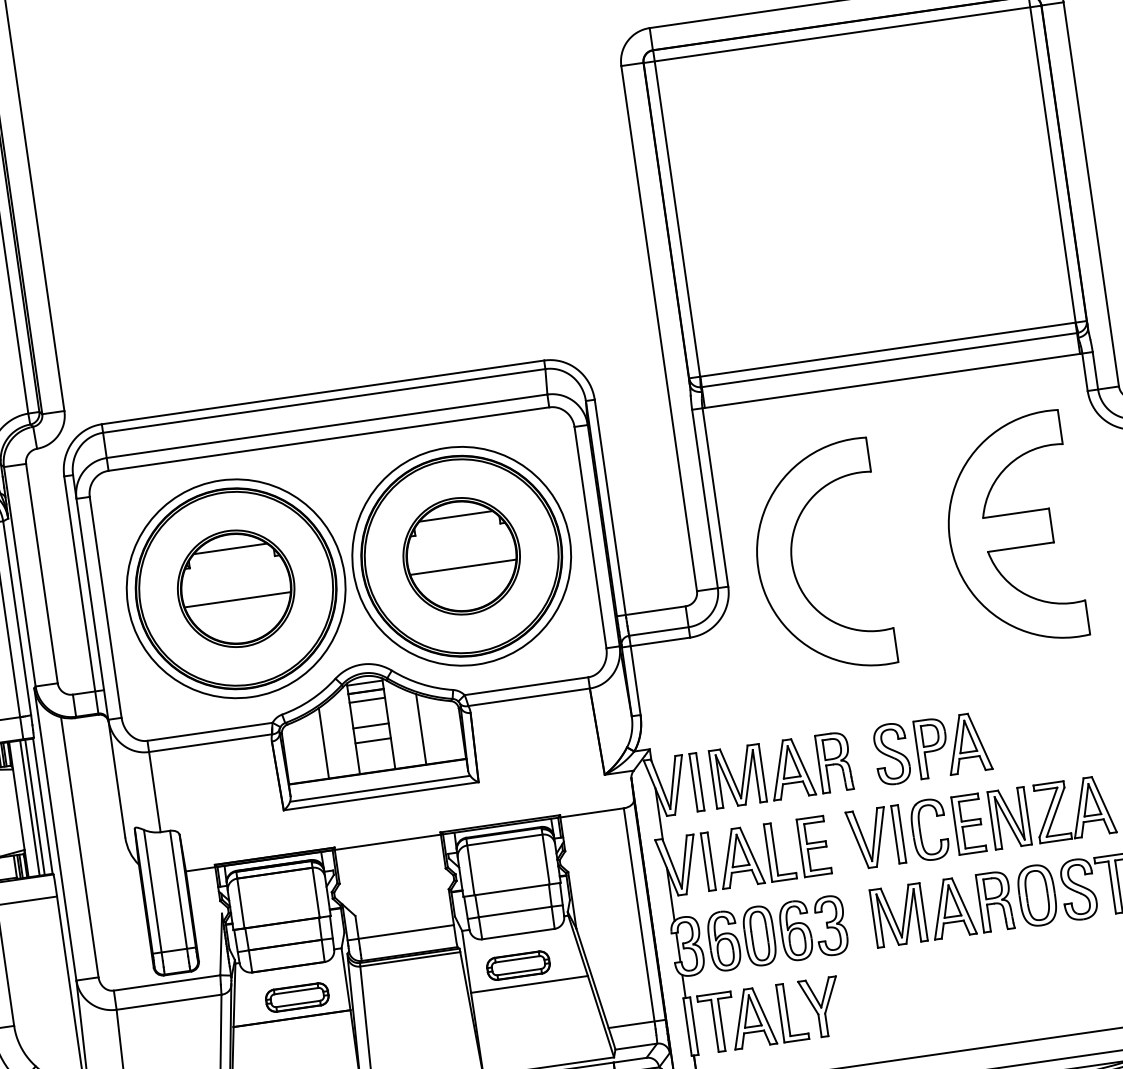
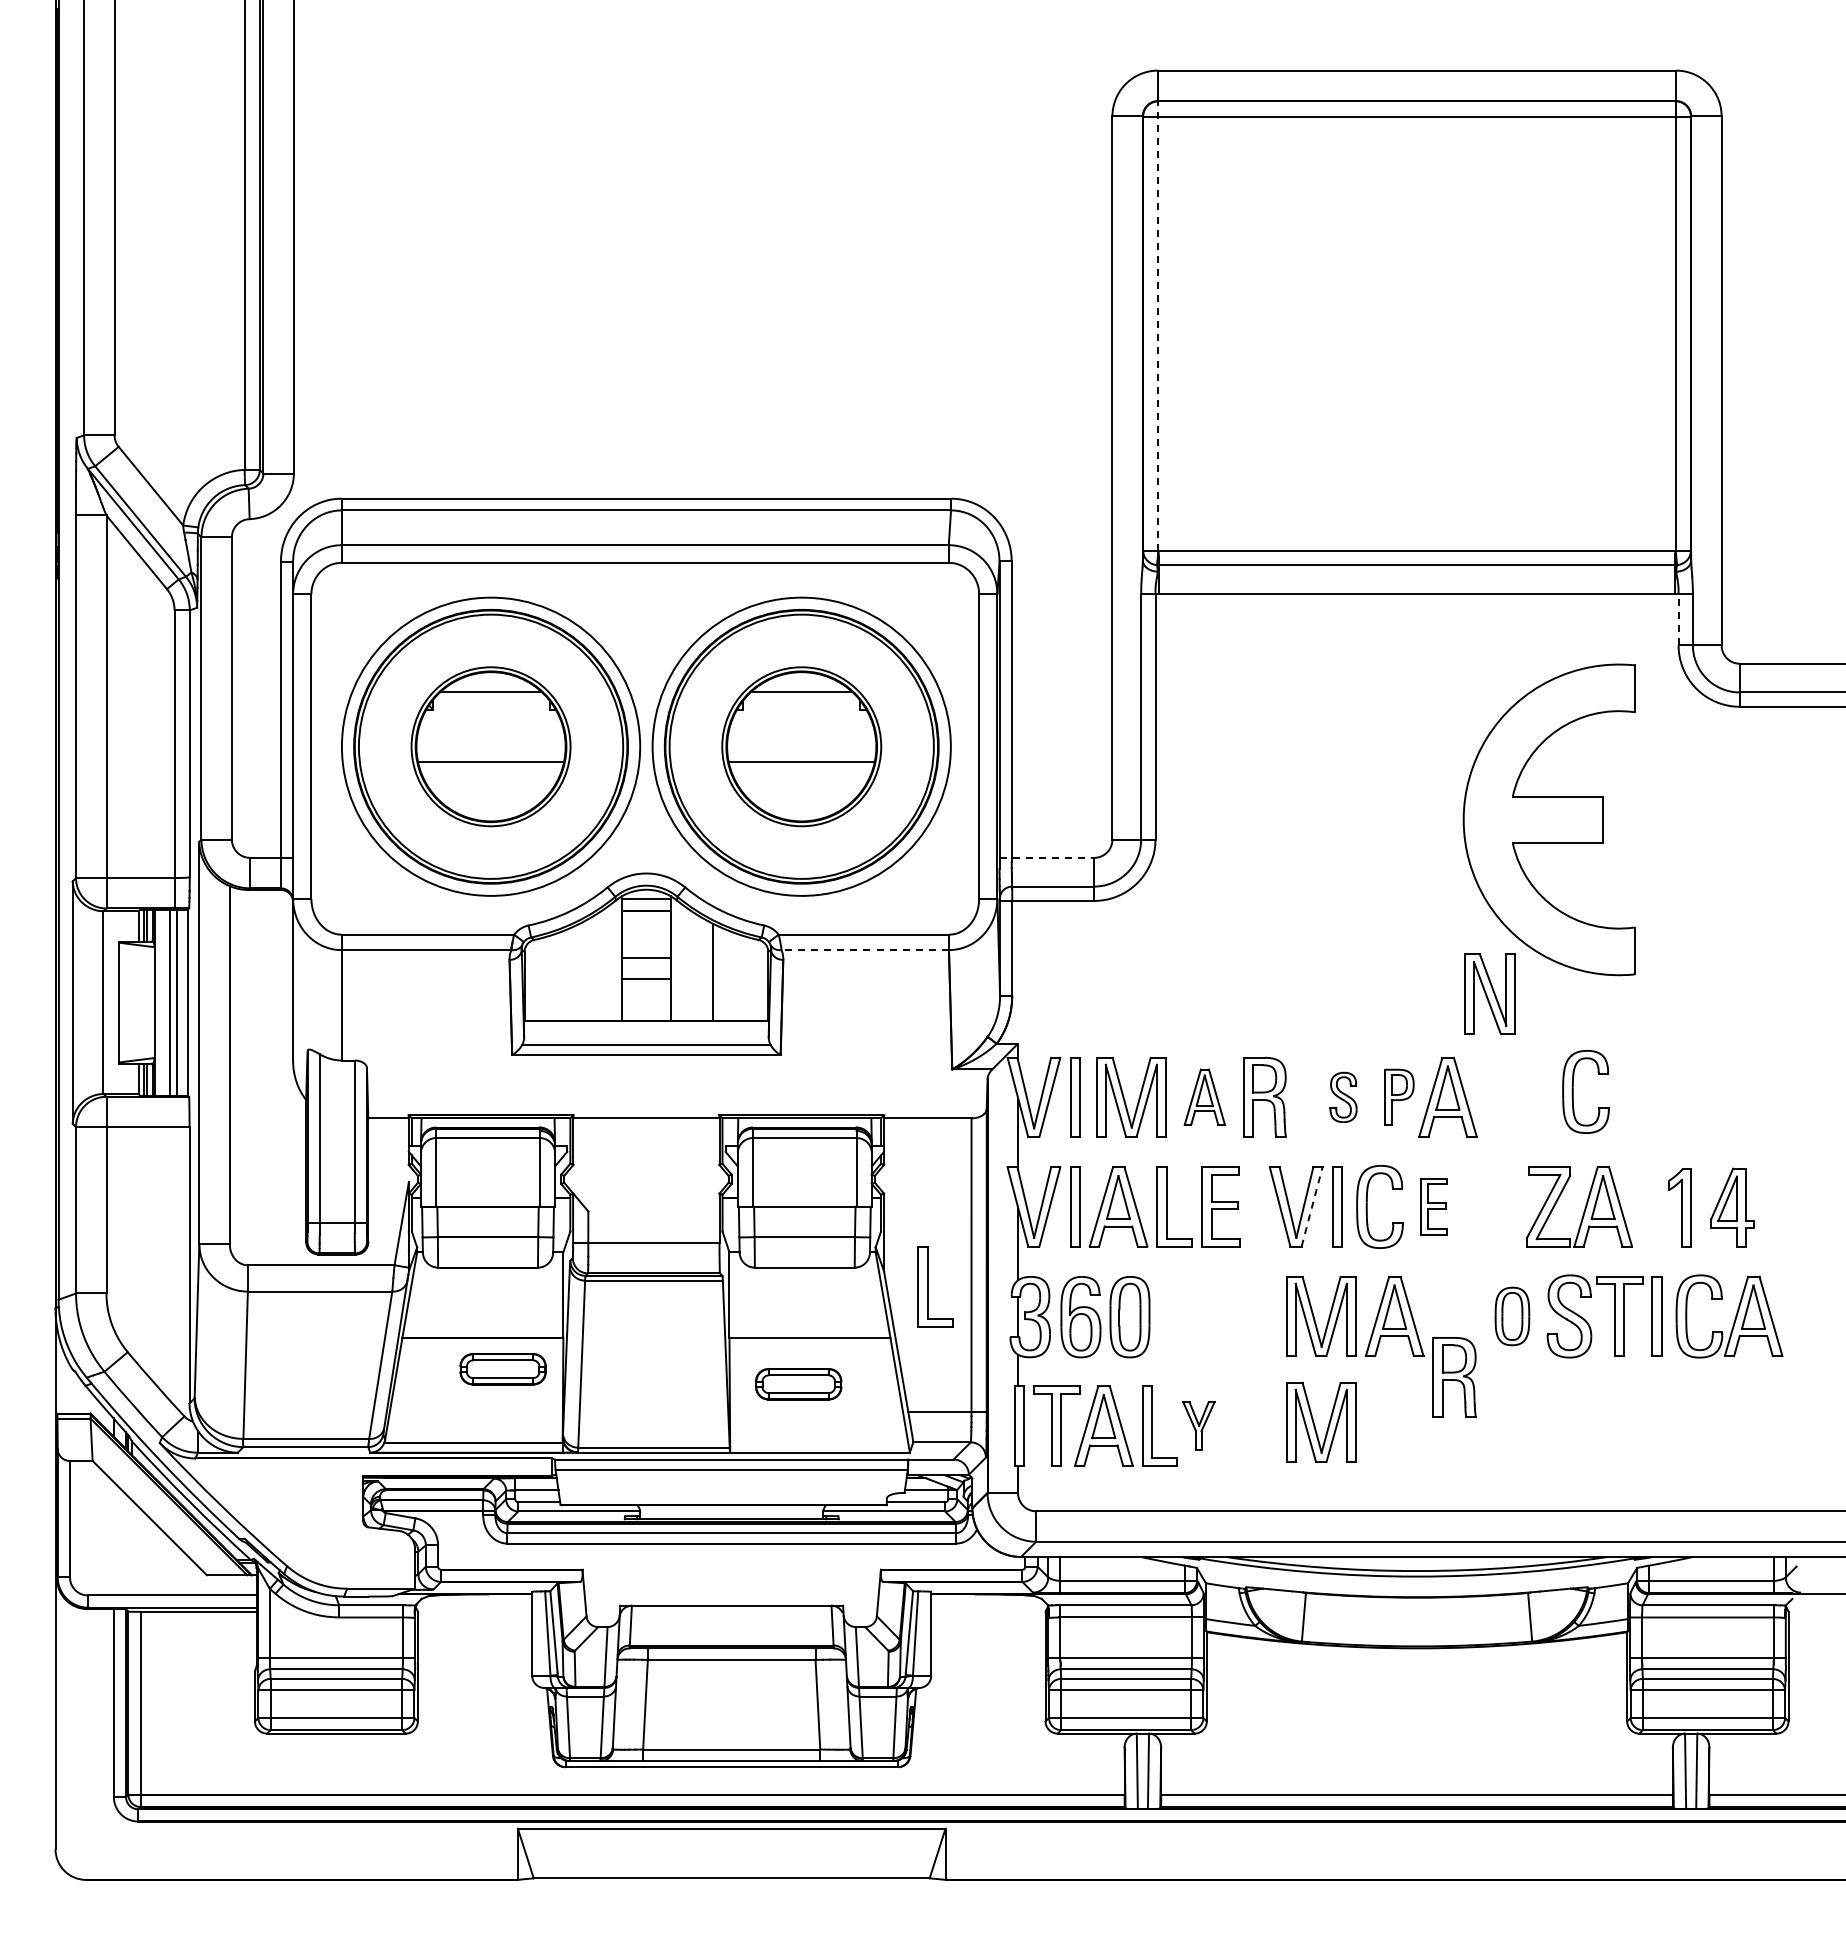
line: (676, 213) -> (1158, 326), solid -> dashed
line: (1084, 372) -> (1678, 619), solid -> dashed
part: (792, 562) -> (1247, 819), removed
line: (651, 610) -> (1047, 857), solid -> dashed
line: (529, 697) -> (865, 950), solid -> dashed
line: (367, 700) -> (646, 922), removed
part: (1058, 725) -> (1573, 1091), added
line: (323, 742) -> (579, 971), removed
part: (932, 748) -> (1399, 1097), size x0.7
part: (891, 754) -> (1343, 1097), size x0.6
part: (790, 768) -> (1204, 1096), size x0.7
part: (1009, 818) -> (1489, 993), moved
part: (969, 823) -> (1434, 1206), size x0.7
line: (880, 836) -> (1312, 1206), solid -> dashed
part: (1037, 895) -> (1512, 1316), size x0.7
part: (995, 901) -> (1454, 1377), moved
part: (813, 928) -> (1203, 1317), removed
part: (610, 934) -> (928, 1286), added
part: (518, 965) -> (798, 1384), moved
part: (905, 995) -> (1315, 1425), added
part: (296, 997) -> (502, 1369), moved
part: (820, 1007) -> (1198, 1425), size x0.6

